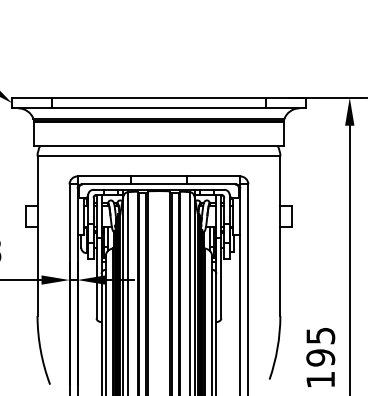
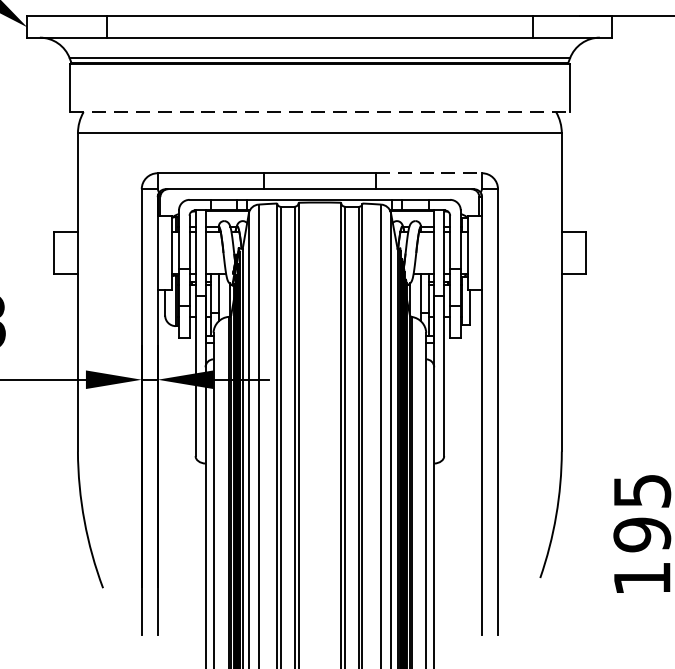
line: (159, 145) -> (320, 111), solid -> dashed
line: (213, 176) -> (428, 173), solid -> dashed

